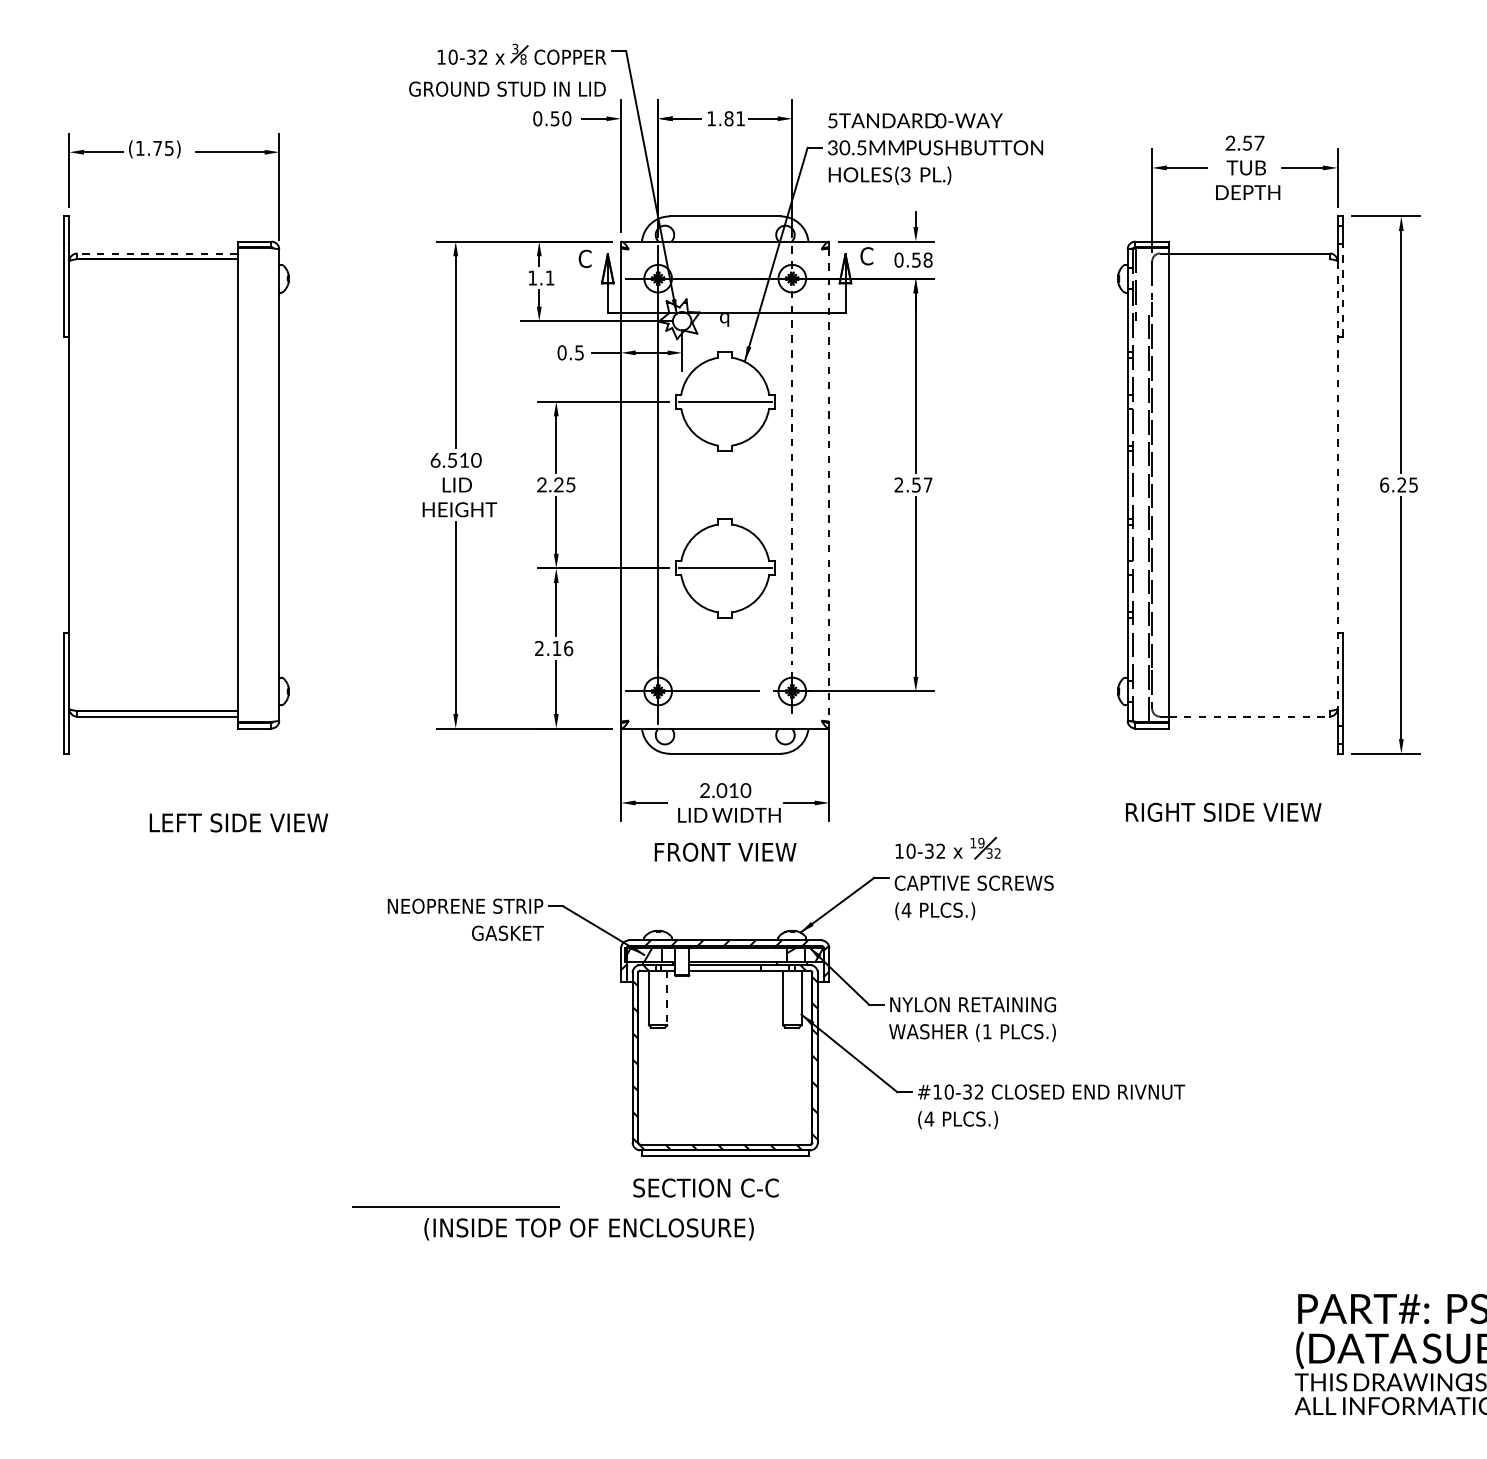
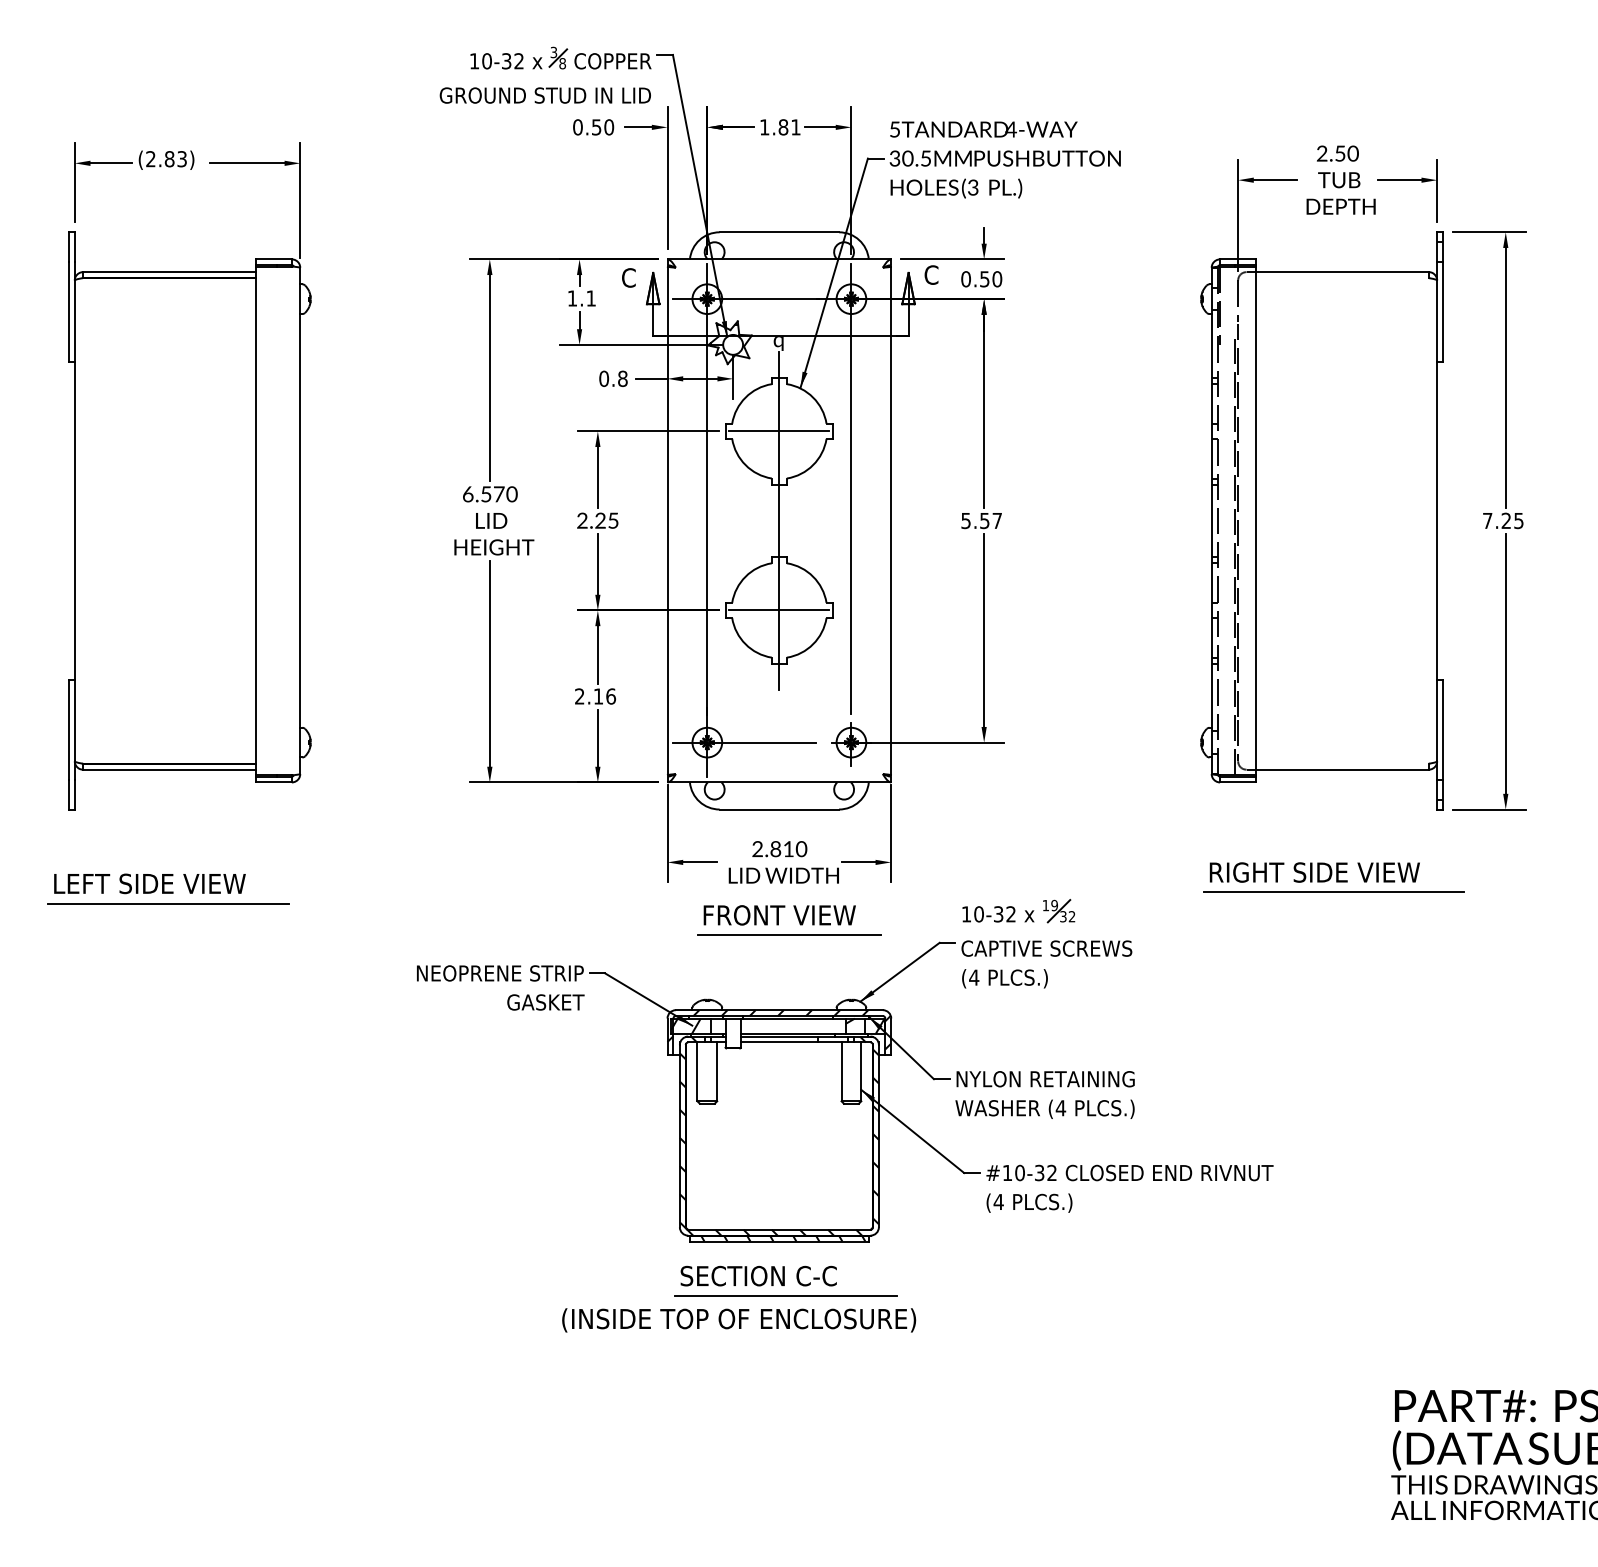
text: (940, 120) -> (1010, 129), 0-WAY -> 4-WAY
text: (1258, 143) -> (1352, 153), 2.57 -> 2.50
text: (154, 148) -> (166, 159), (1.75) -> (2.83)
line: (156, 253) -> (168, 272), dashed -> solid
text: (928, 260) -> (997, 279), 0.58 -> 0.50
line: (1343, 290) -> (1443, 311), dashed -> solid
text: (579, 352) -> (622, 378), 0.5 -> 0.8
line: (792, 455) -> (851, 489), dashed -> solid
text: (464, 460) -> (499, 494), 6.510 -> 6.570
line: (725, 484) -> (779, 520), added
text: (898, 484) -> (965, 520), 2.57 -> 5.57
text: (1384, 484) -> (1487, 520), 6.25 -> 7.25
line: (829, 485) -> (891, 521), dashed -> solid
line: (1337, 485) -> (1437, 521), dashed -> solid
line: (1250, 716) -> (1343, 769), dashed -> solid
text: (721, 790) -> (775, 849), 2.010 -> 2.810
text: (238, 822) -> (149, 883), moved
line: (1241, 830) -> (1333, 892), added
line: (155, 841) -> (167, 903), added
line: (733, 870) -> (788, 935), added
line: (667, 998) -> (717, 1072), dashed -> solid
text: (986, 1032) -> (1060, 1108), (1 -> (4
hatch: (729, 1153) -> (783, 1238), added
line: (455, 1206) -> (785, 1295), moved
text: (589, 1229) -> (739, 1320), moved

